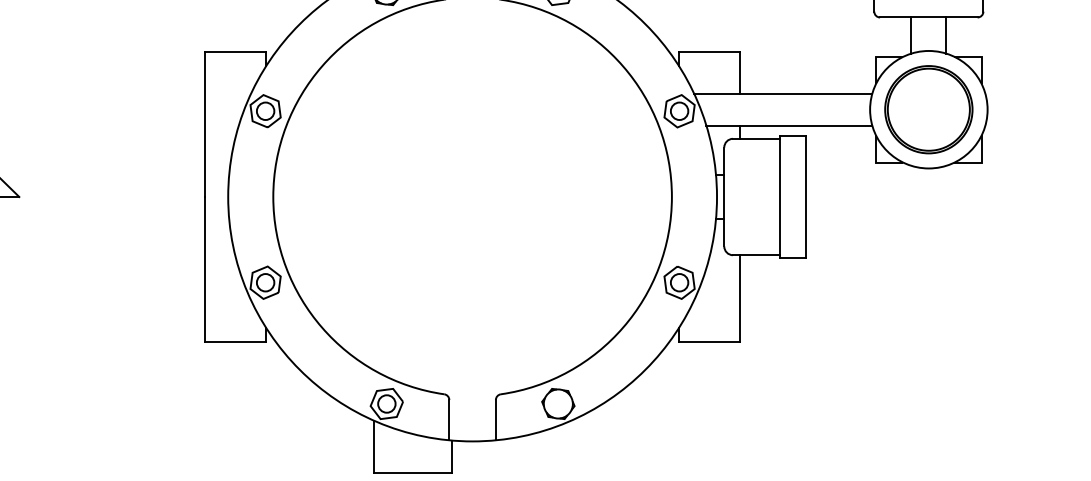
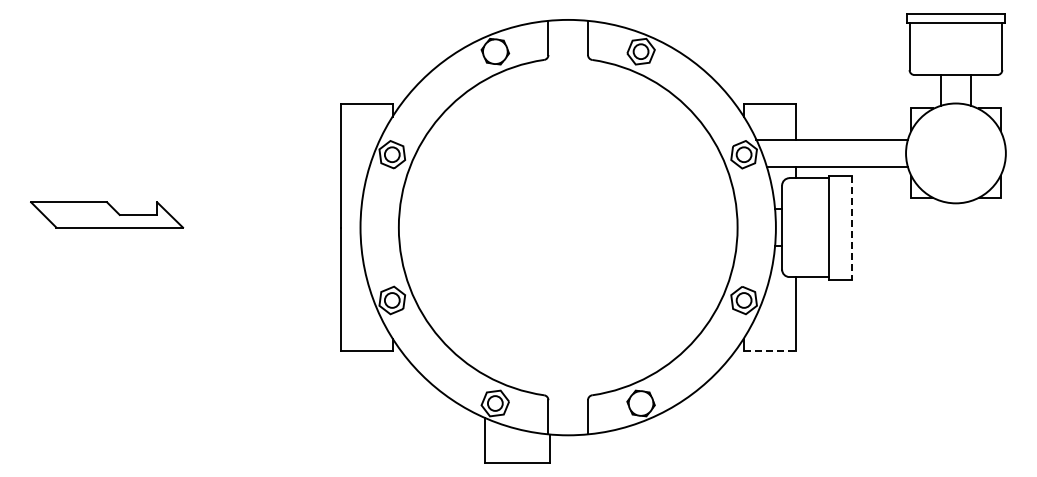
part: (928, 109) -> (955, 153), removed
line: (805, 196) -> (851, 227), solid -> dashed
line: (709, 342) -> (769, 351), solid -> dashed

